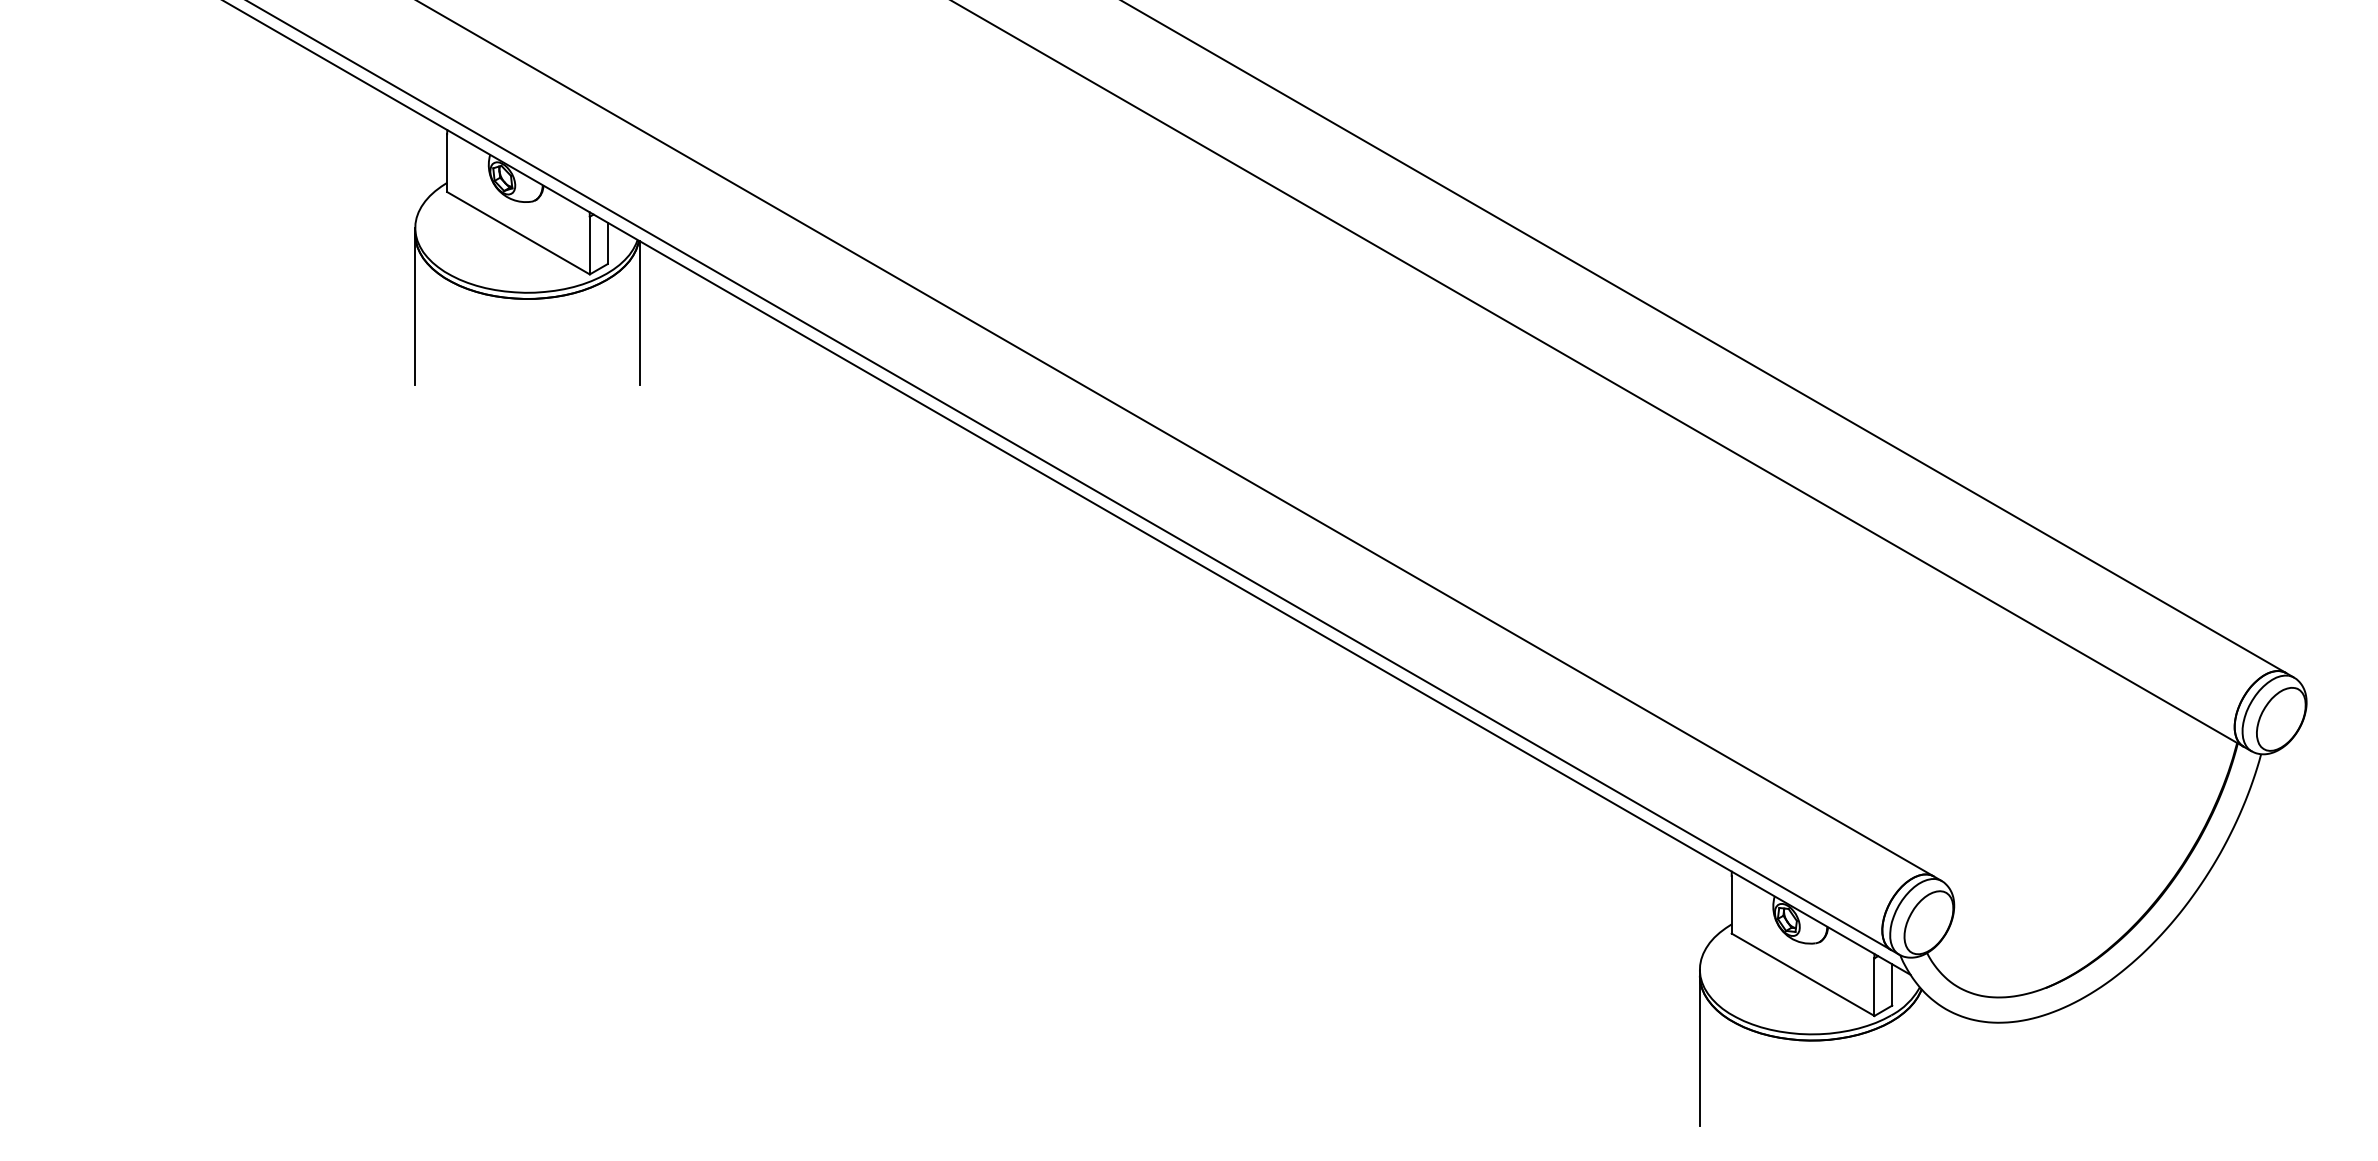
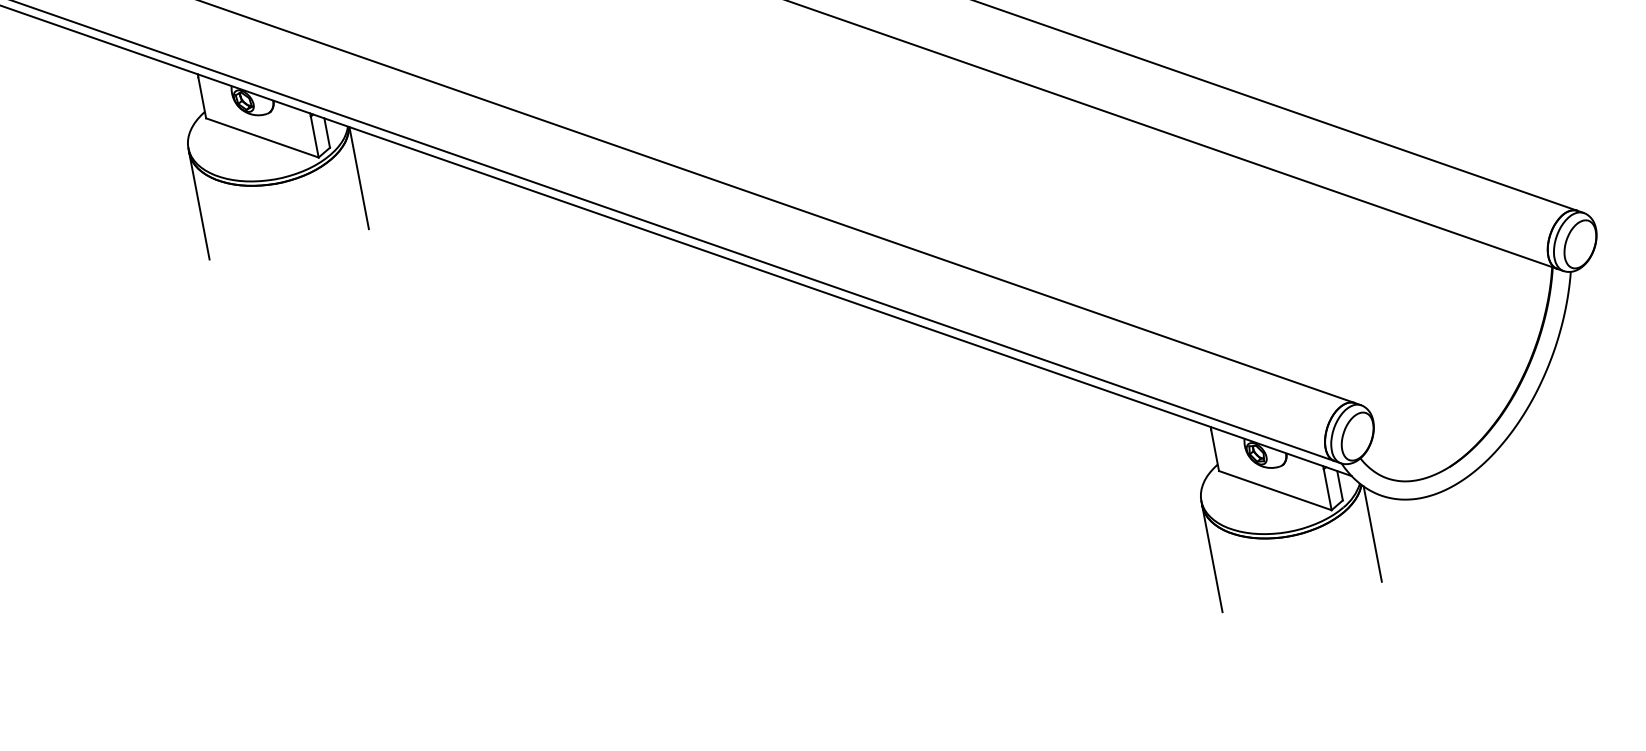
line: (1924, 1059) -> (1373, 534), added

